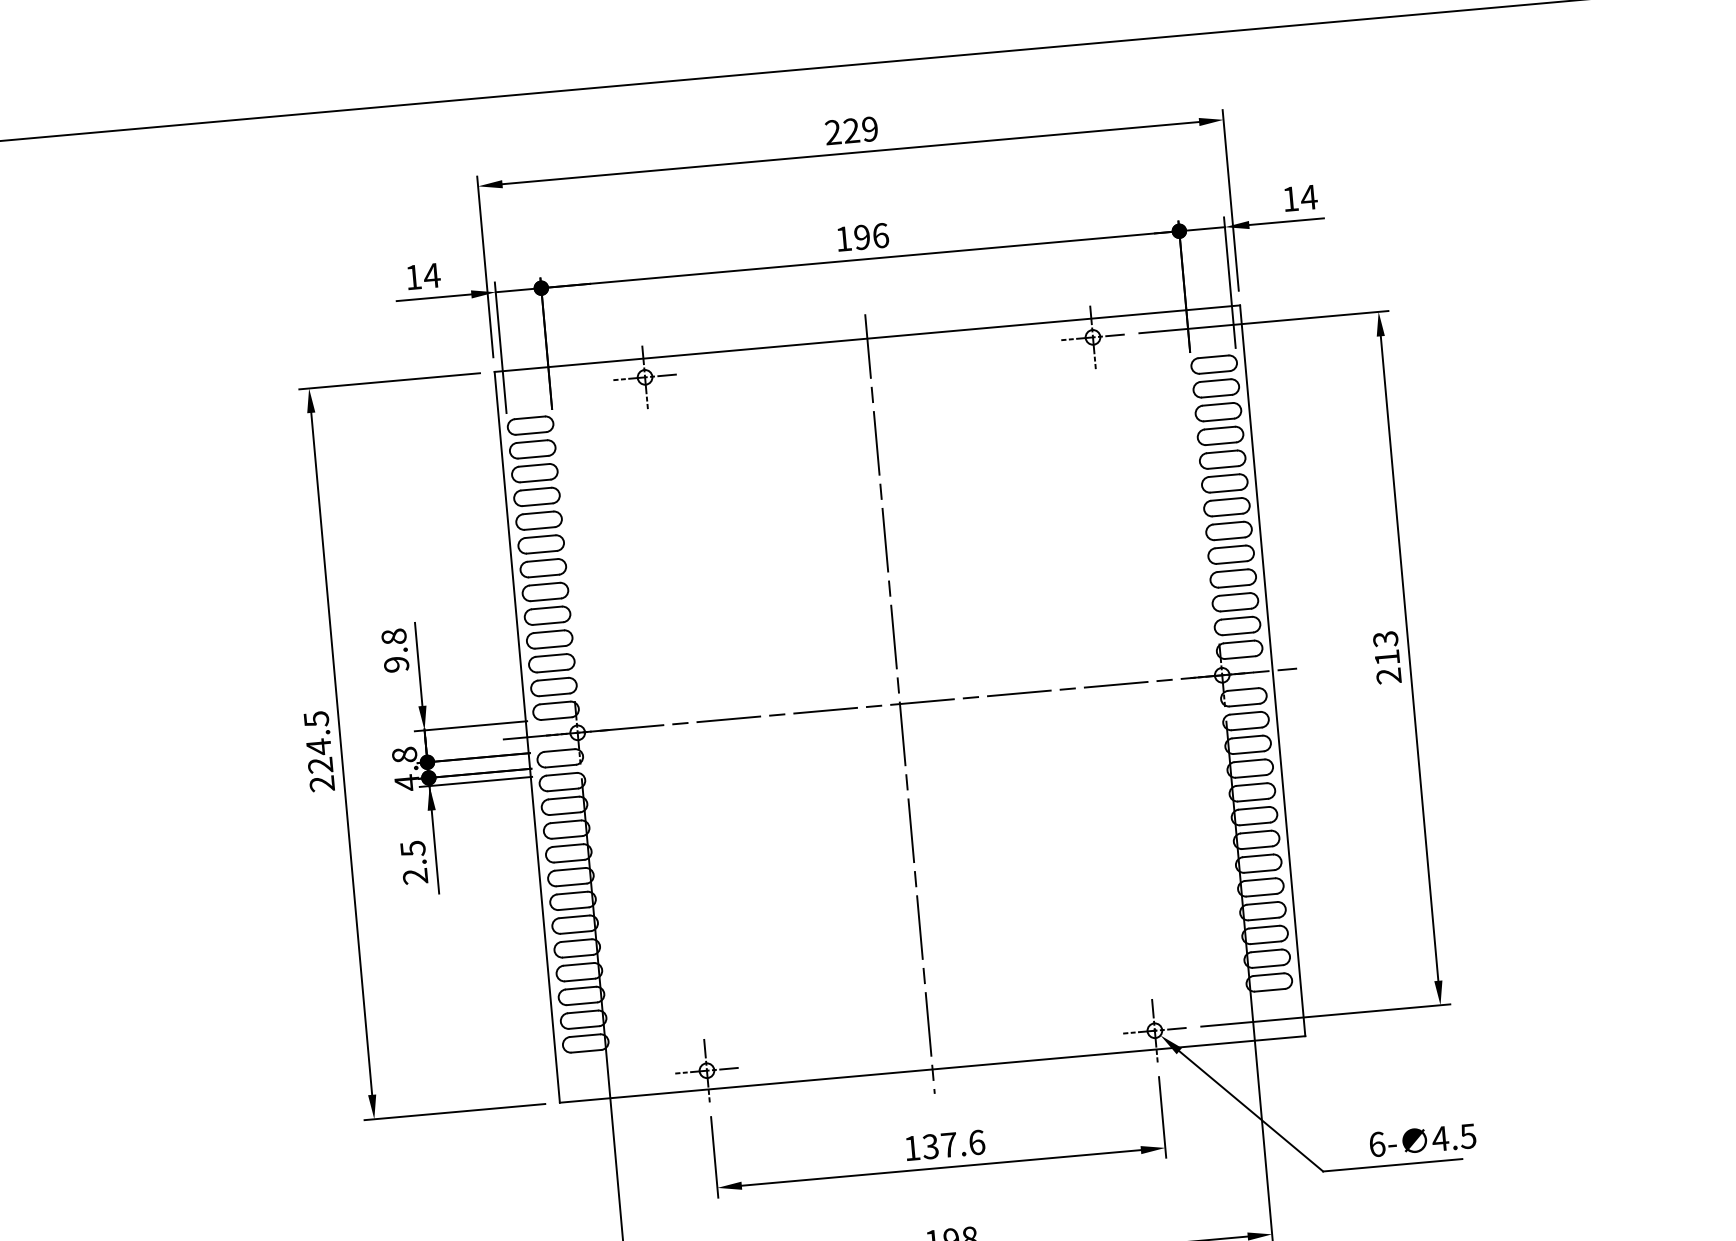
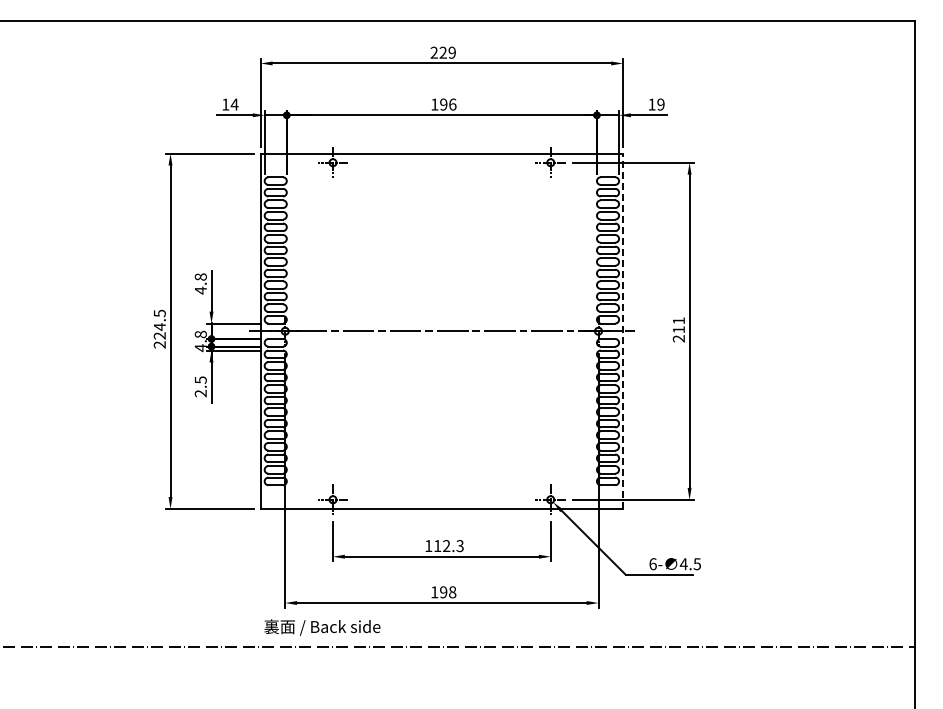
text: (1308, 197) -> (660, 104), 14 -> 19
text: (1384, 638) -> (678, 320), 213 -> 211
text: (395, 664) -> (200, 290), 9.8 -> 4.8
line: (1273, 671) -> (623, 331), solid -> dashed
line: (899, 702) -> (441, 330), removed
text: (953, 1145) -> (448, 546), 137.6 -> 112.3

